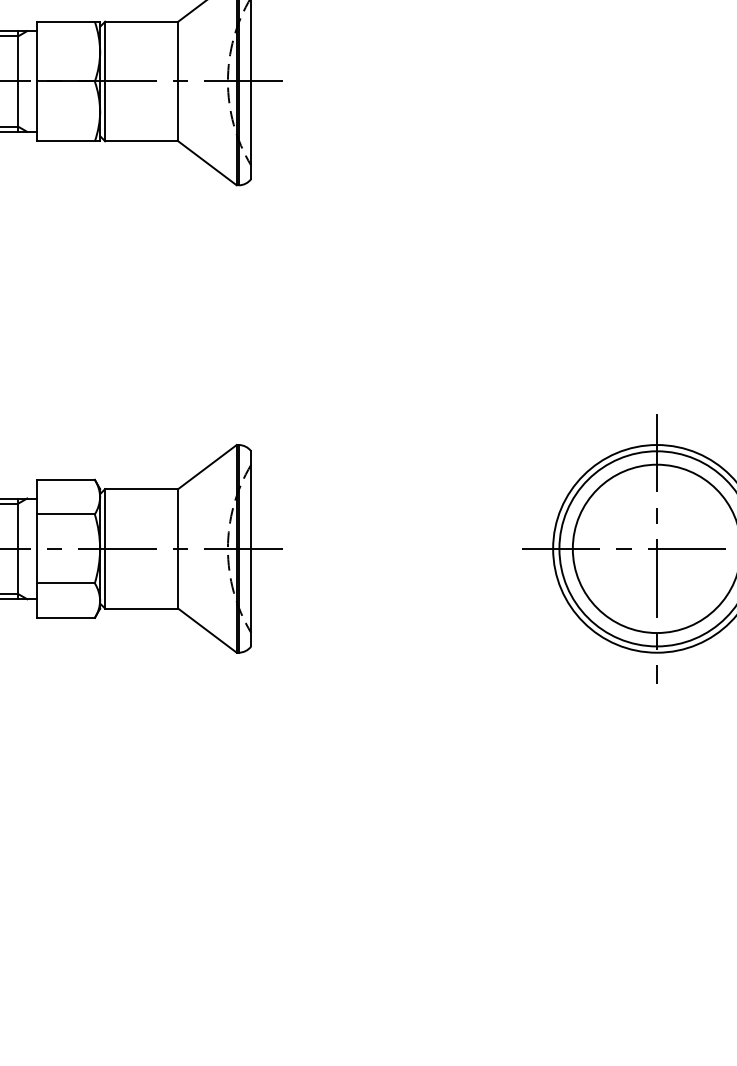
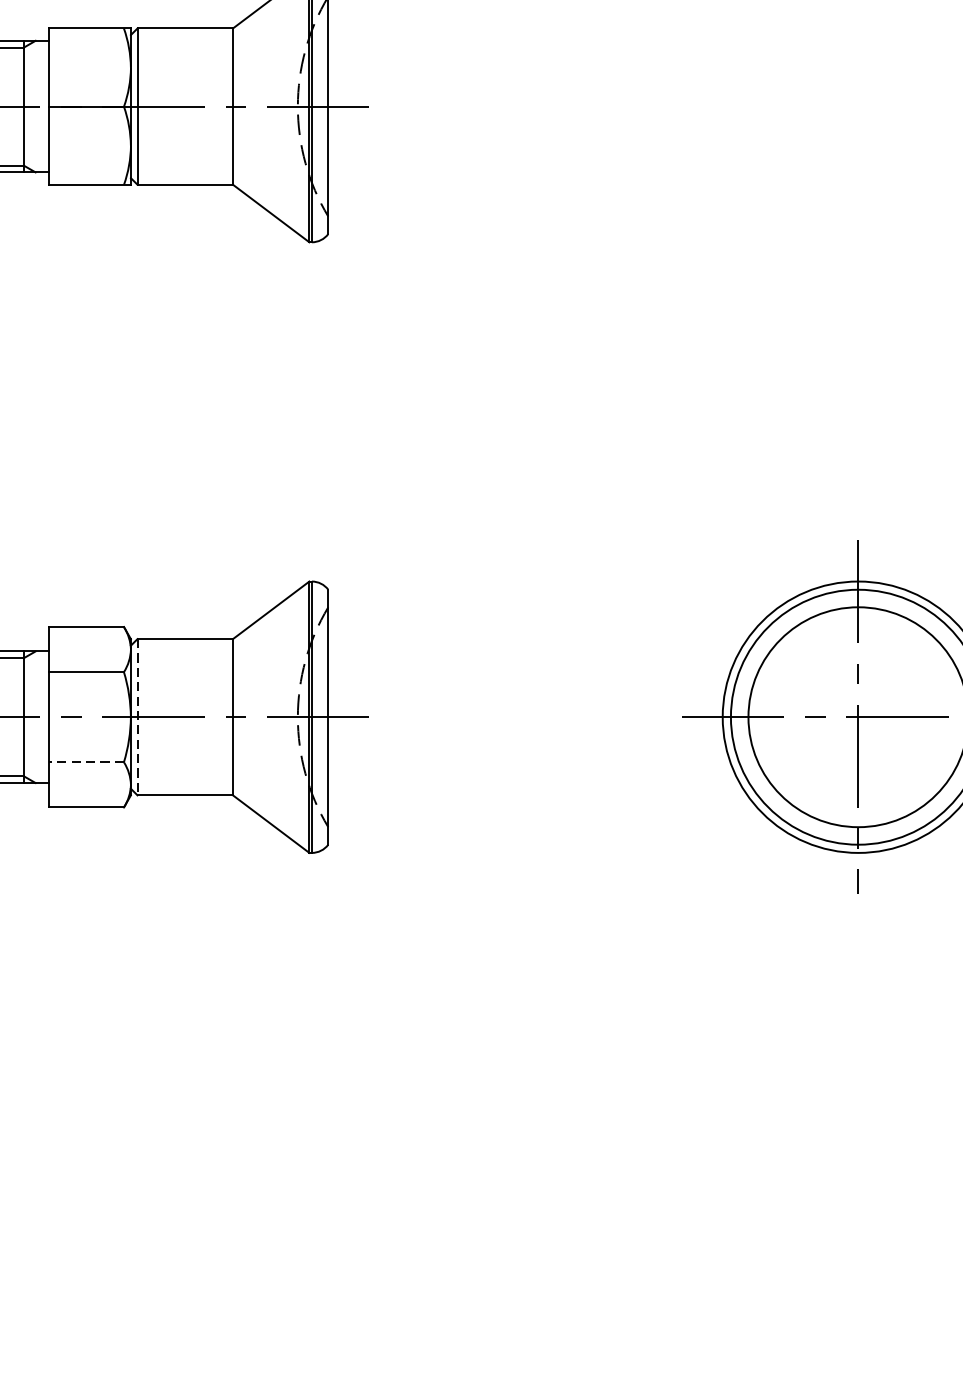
line: (105, 548) -> (137, 716), solid -> dashed
line: (66, 583) -> (86, 762), solid -> dashed

